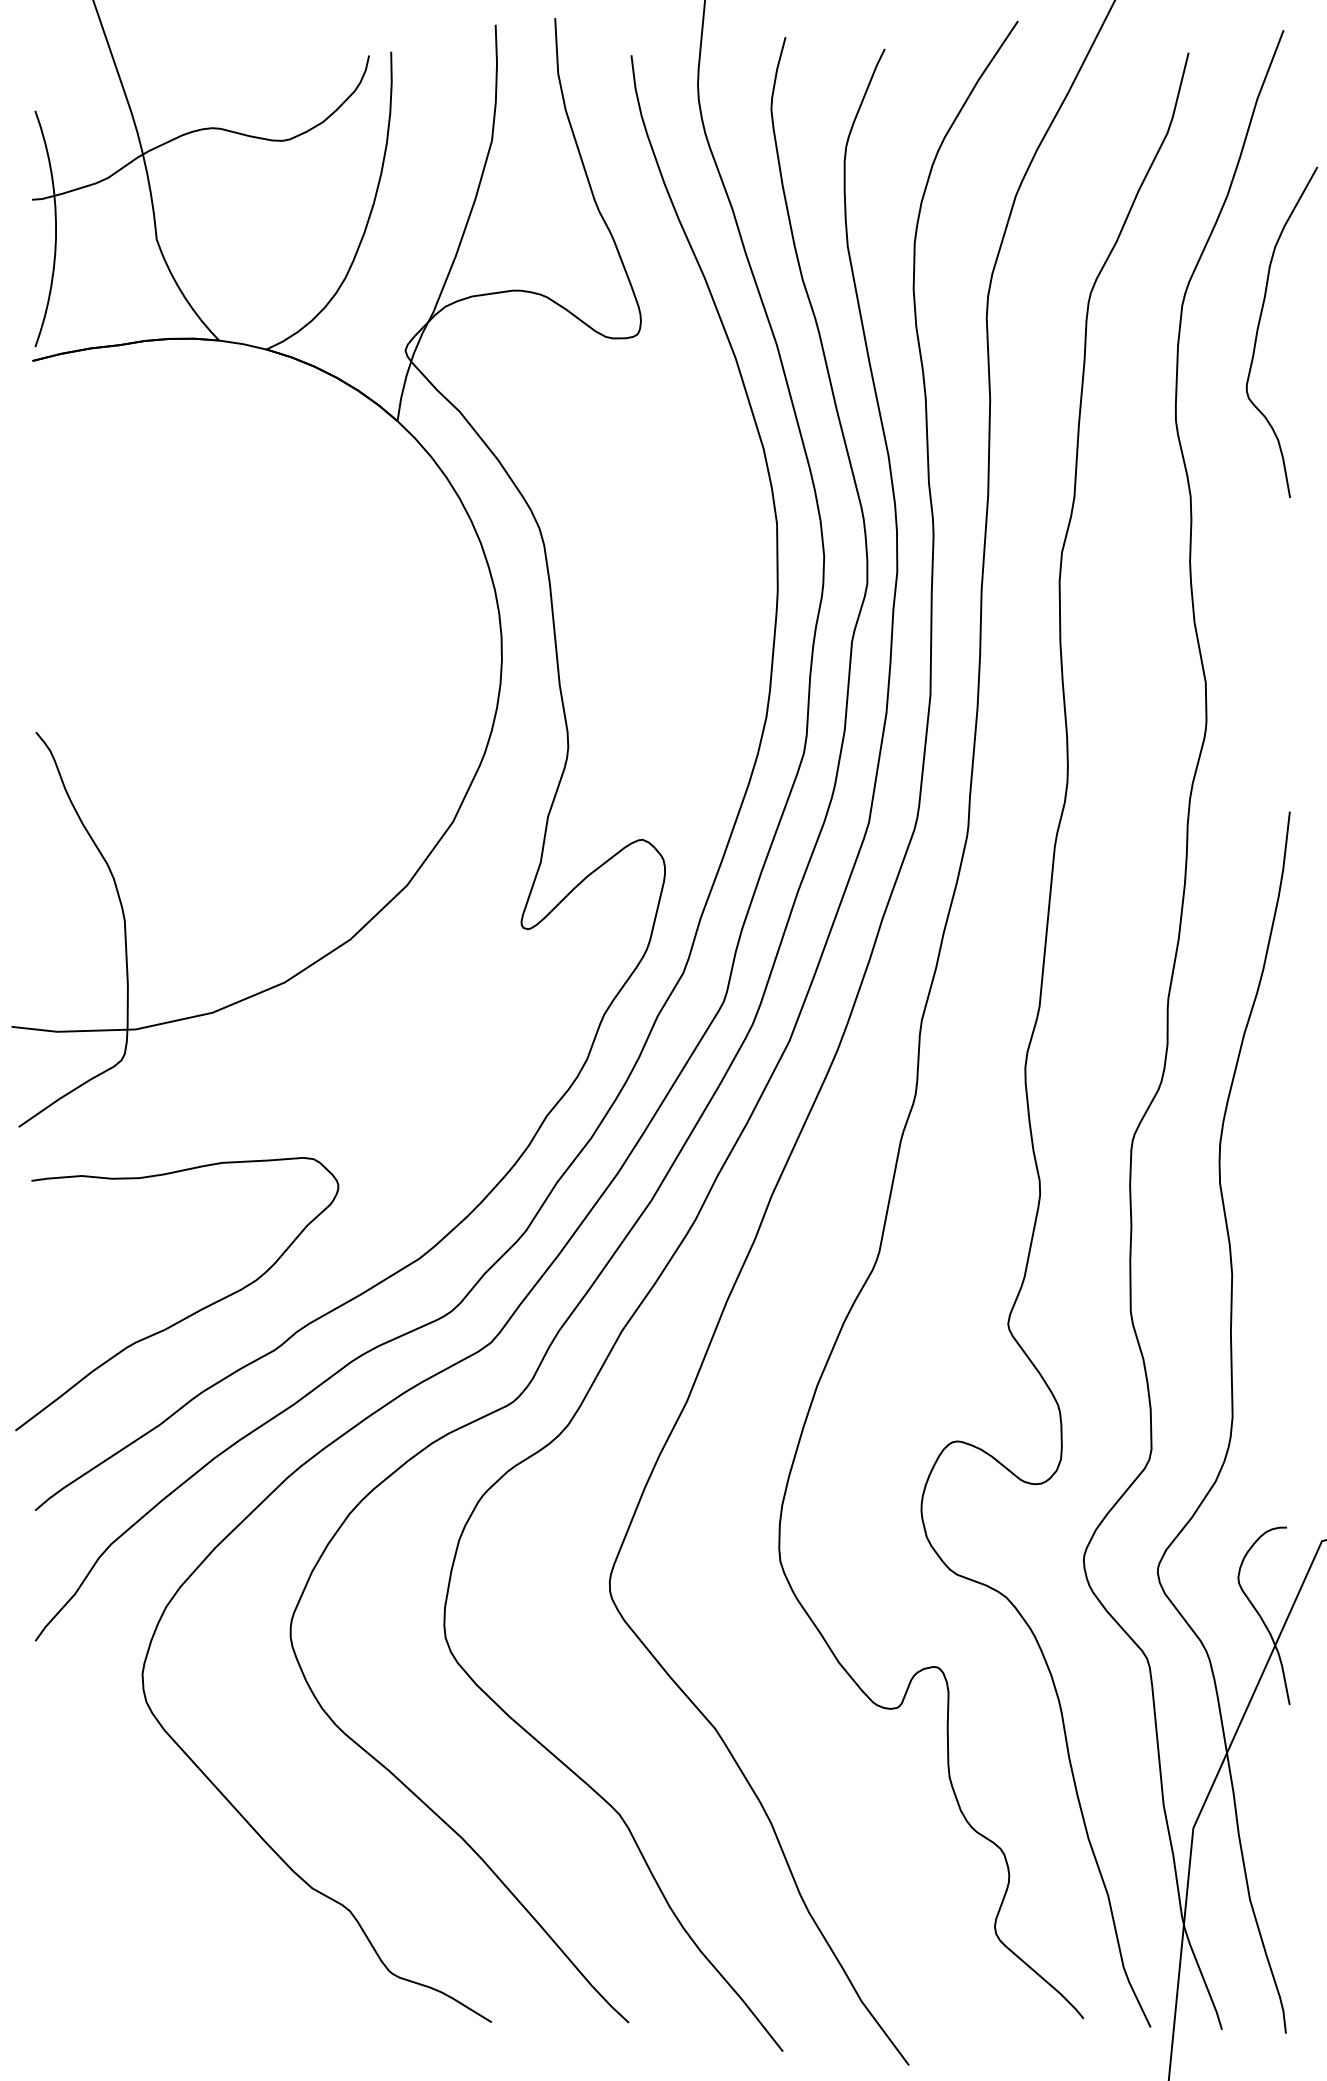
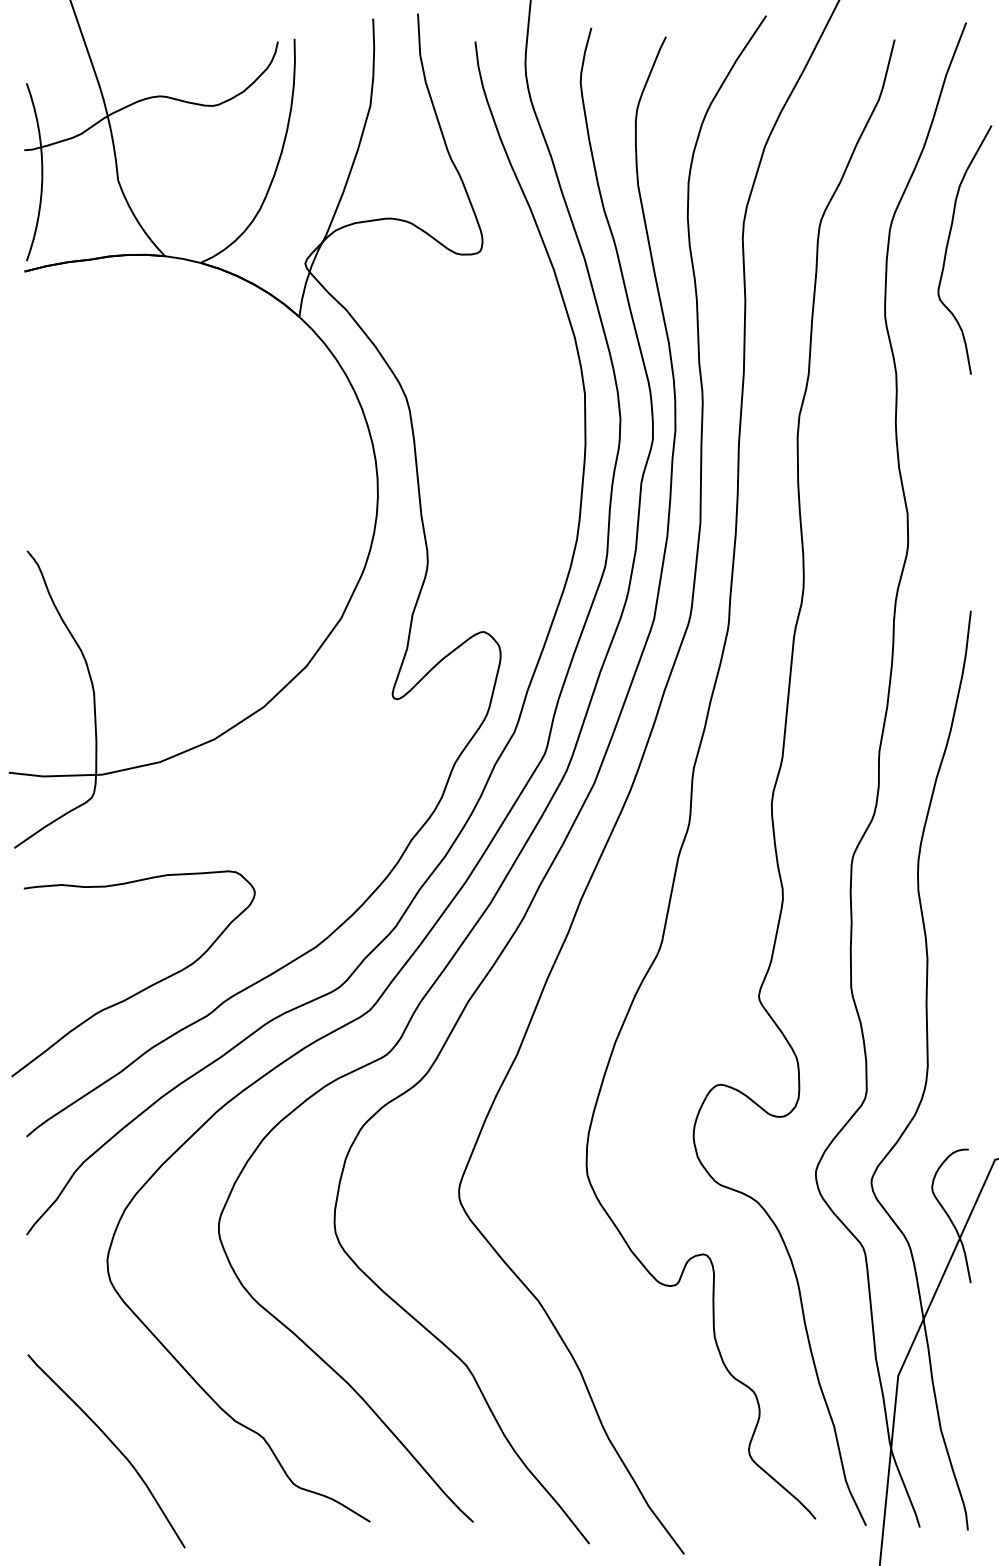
curve: (150, 1920) -> (113, 1445), added

